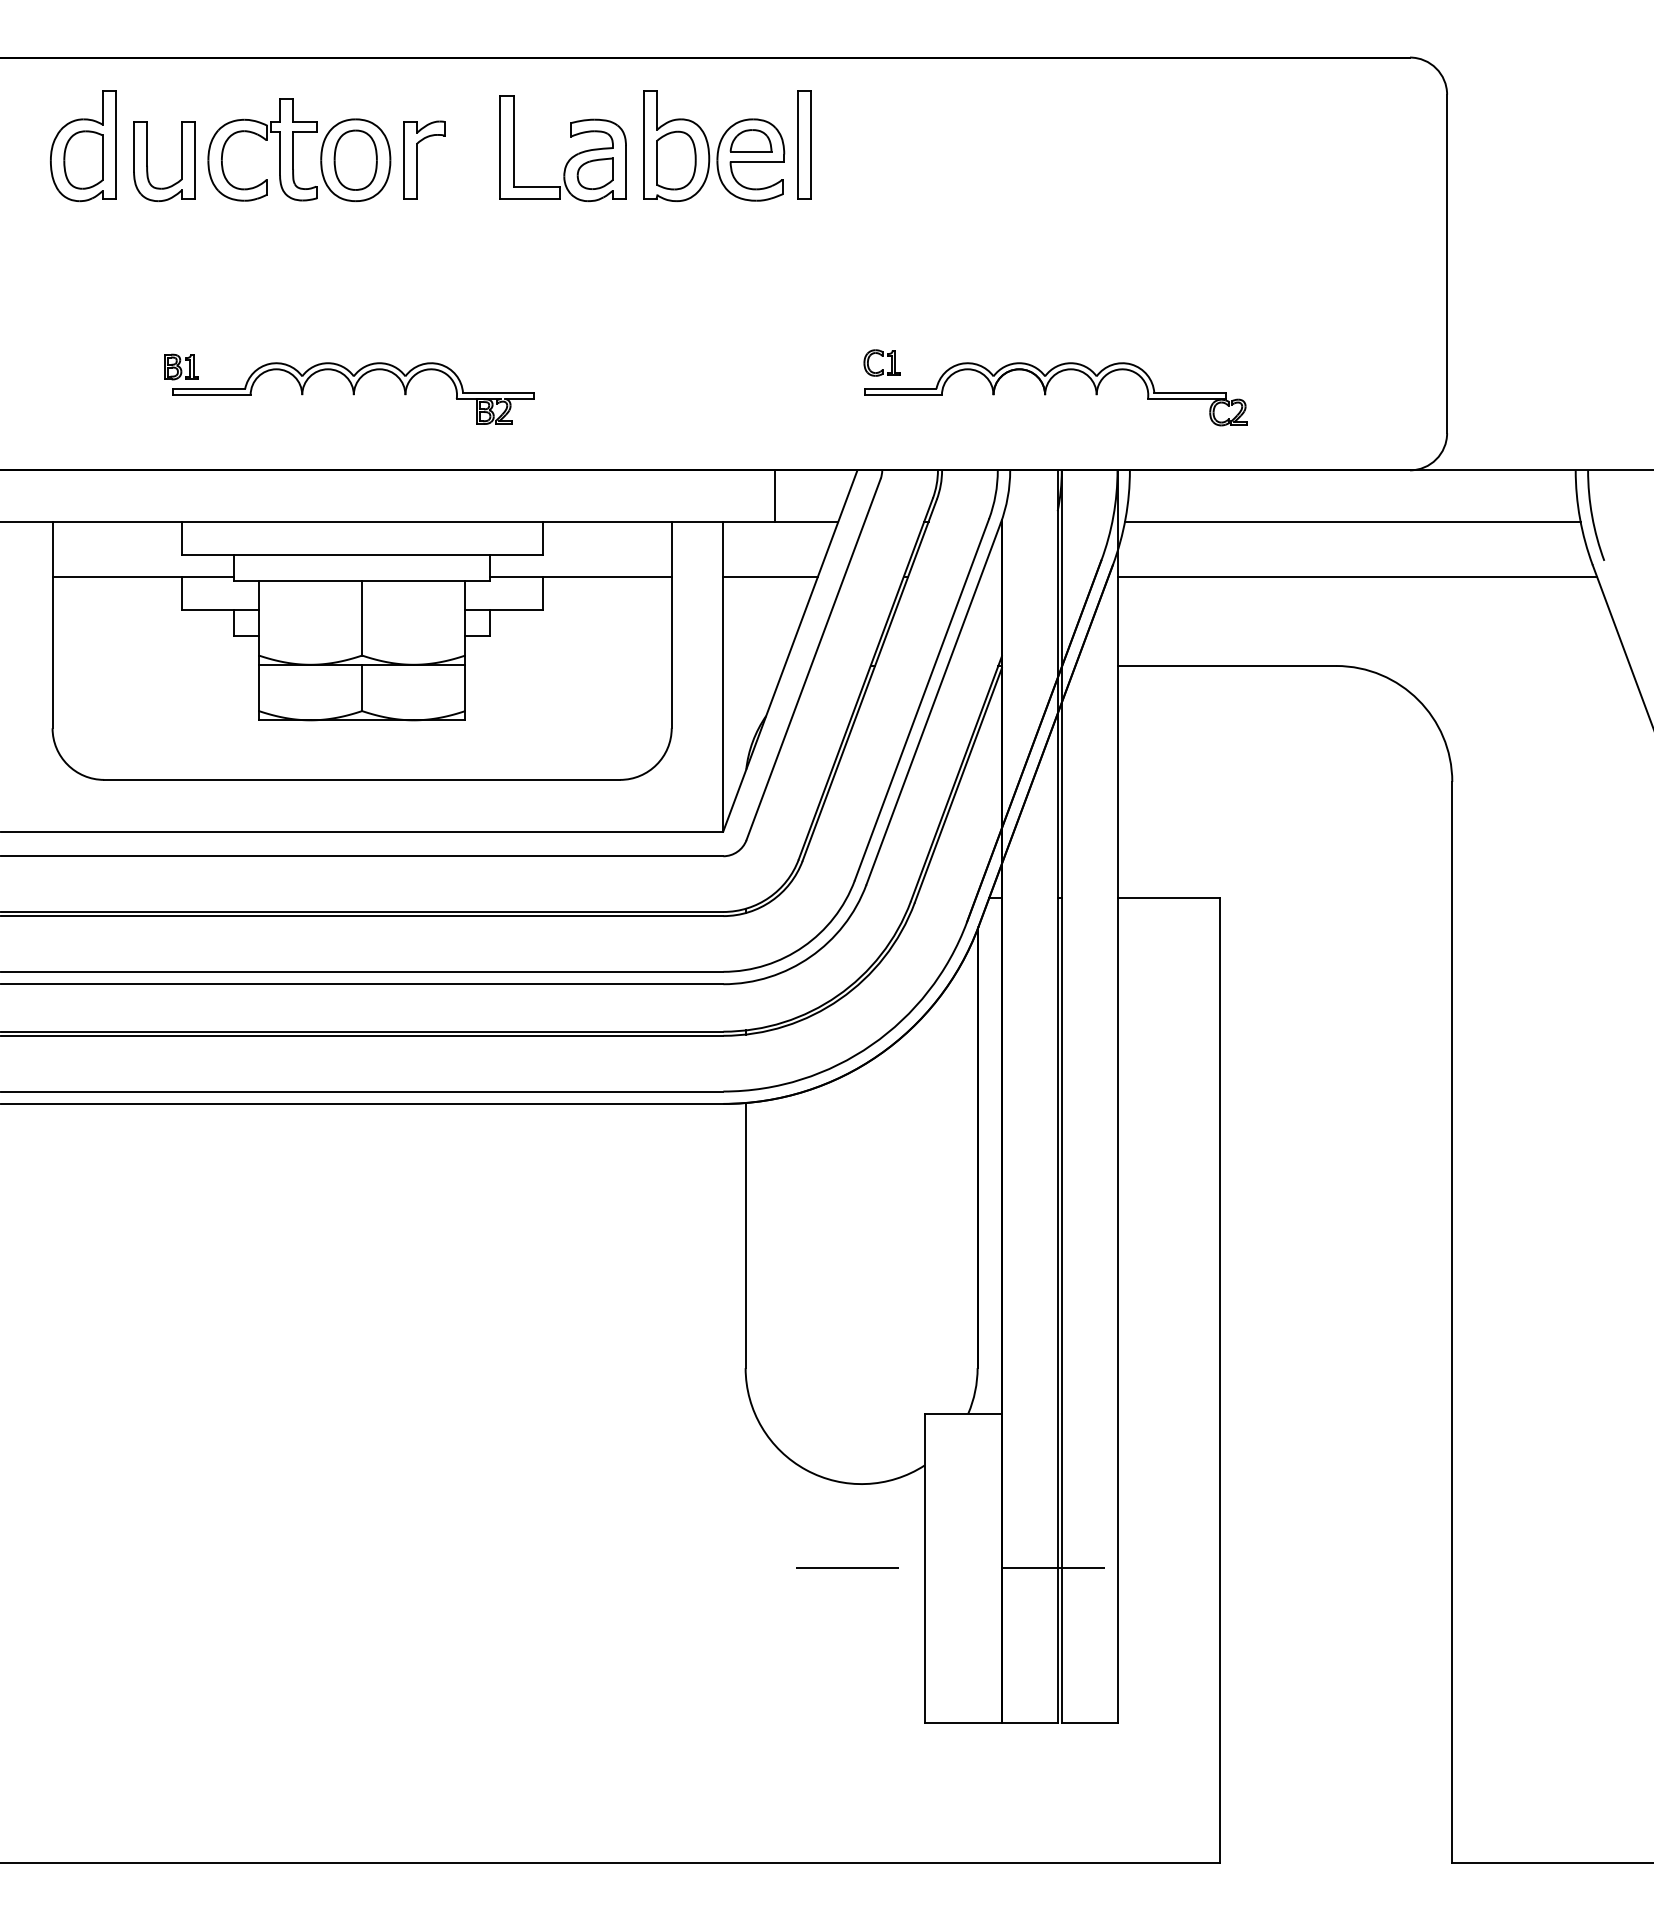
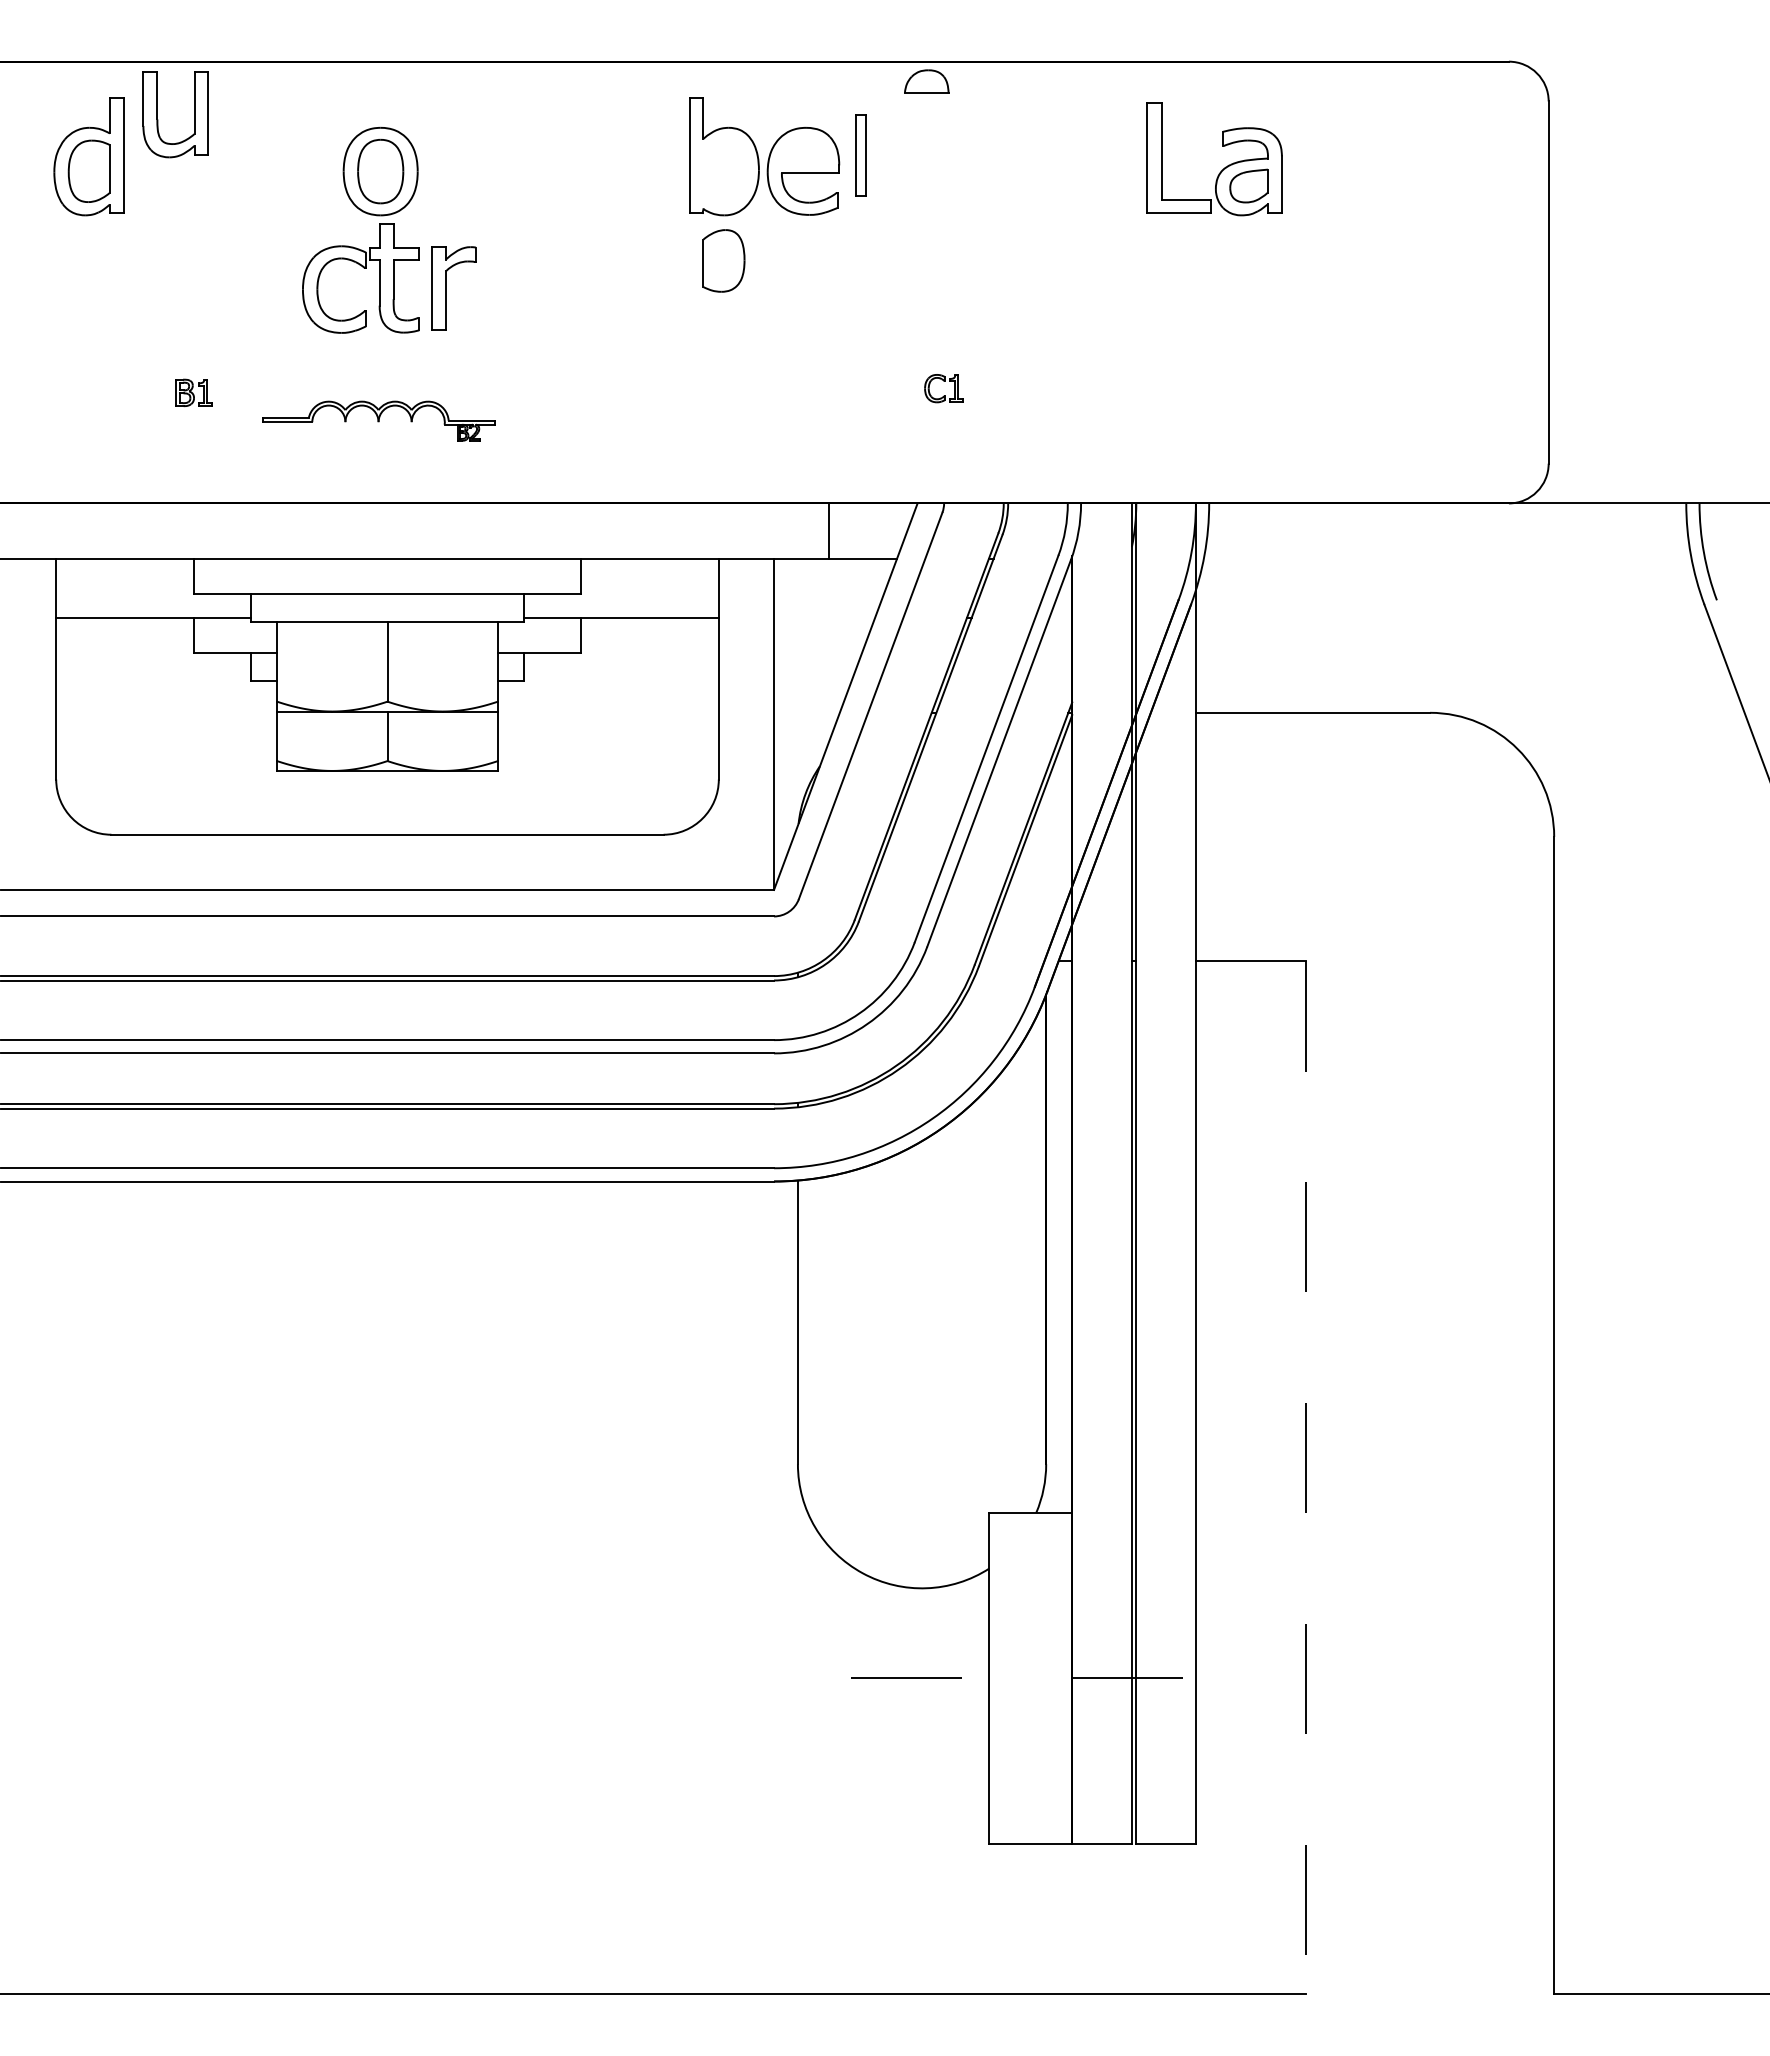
part: (264, 140) -> (363, 268), moved
part: (750, 140) -> (926, 81), moved
part: (804, 145) -> (860, 155), size x0.7
part: (571, 157) -> (1223, 168), moved
part: (417, 160) -> (446, 288), moved
part: (676, 160) -> (723, 260), moved
part: (148, 165) -> (158, 119), moved
part: (353, 392) -> (378, 420), size x0.6
part: (1046, 393) -> (1119, 421), removed
line: (1352, 521) -> (1447, 558), removed
line: (770, 577) -> (824, 618), removed
line: (1357, 577) -> (1452, 618), removed
line: (1219, 1380) -> (1305, 1477), solid -> dashed

